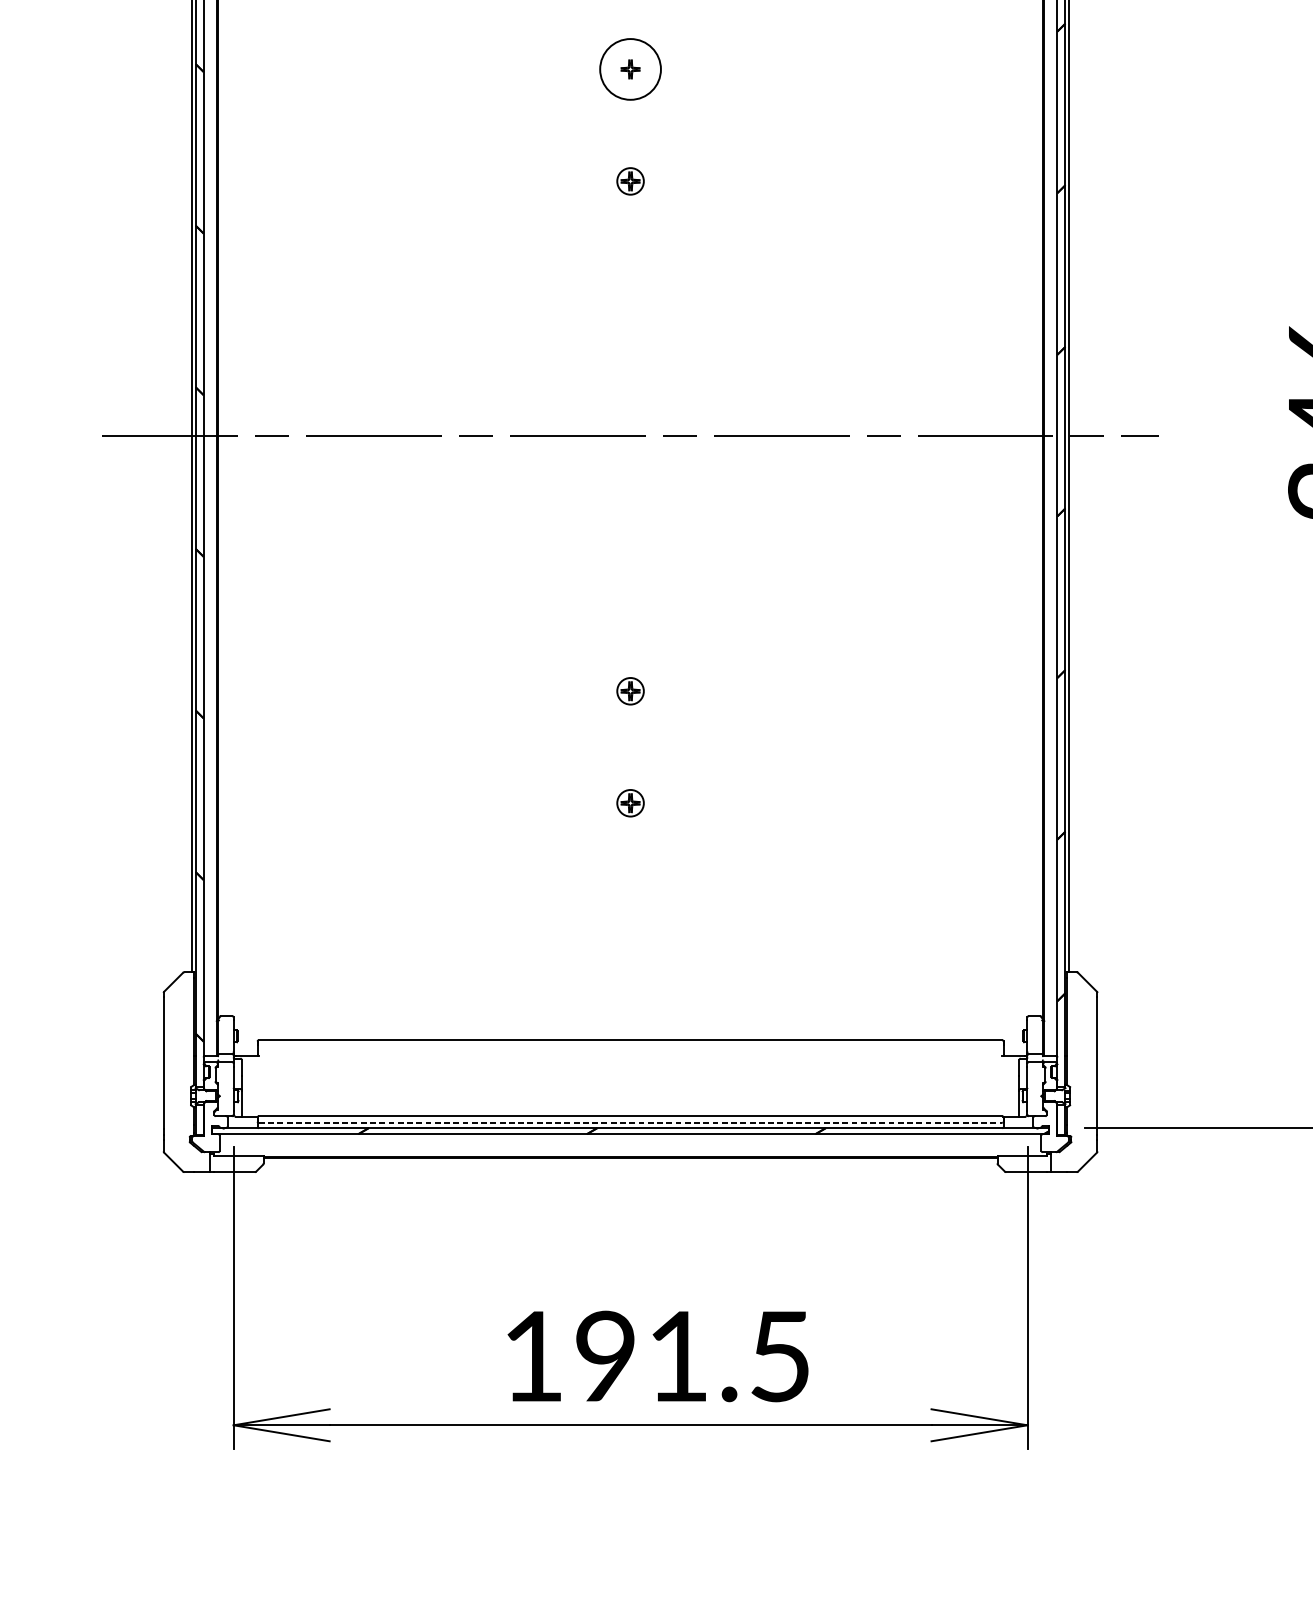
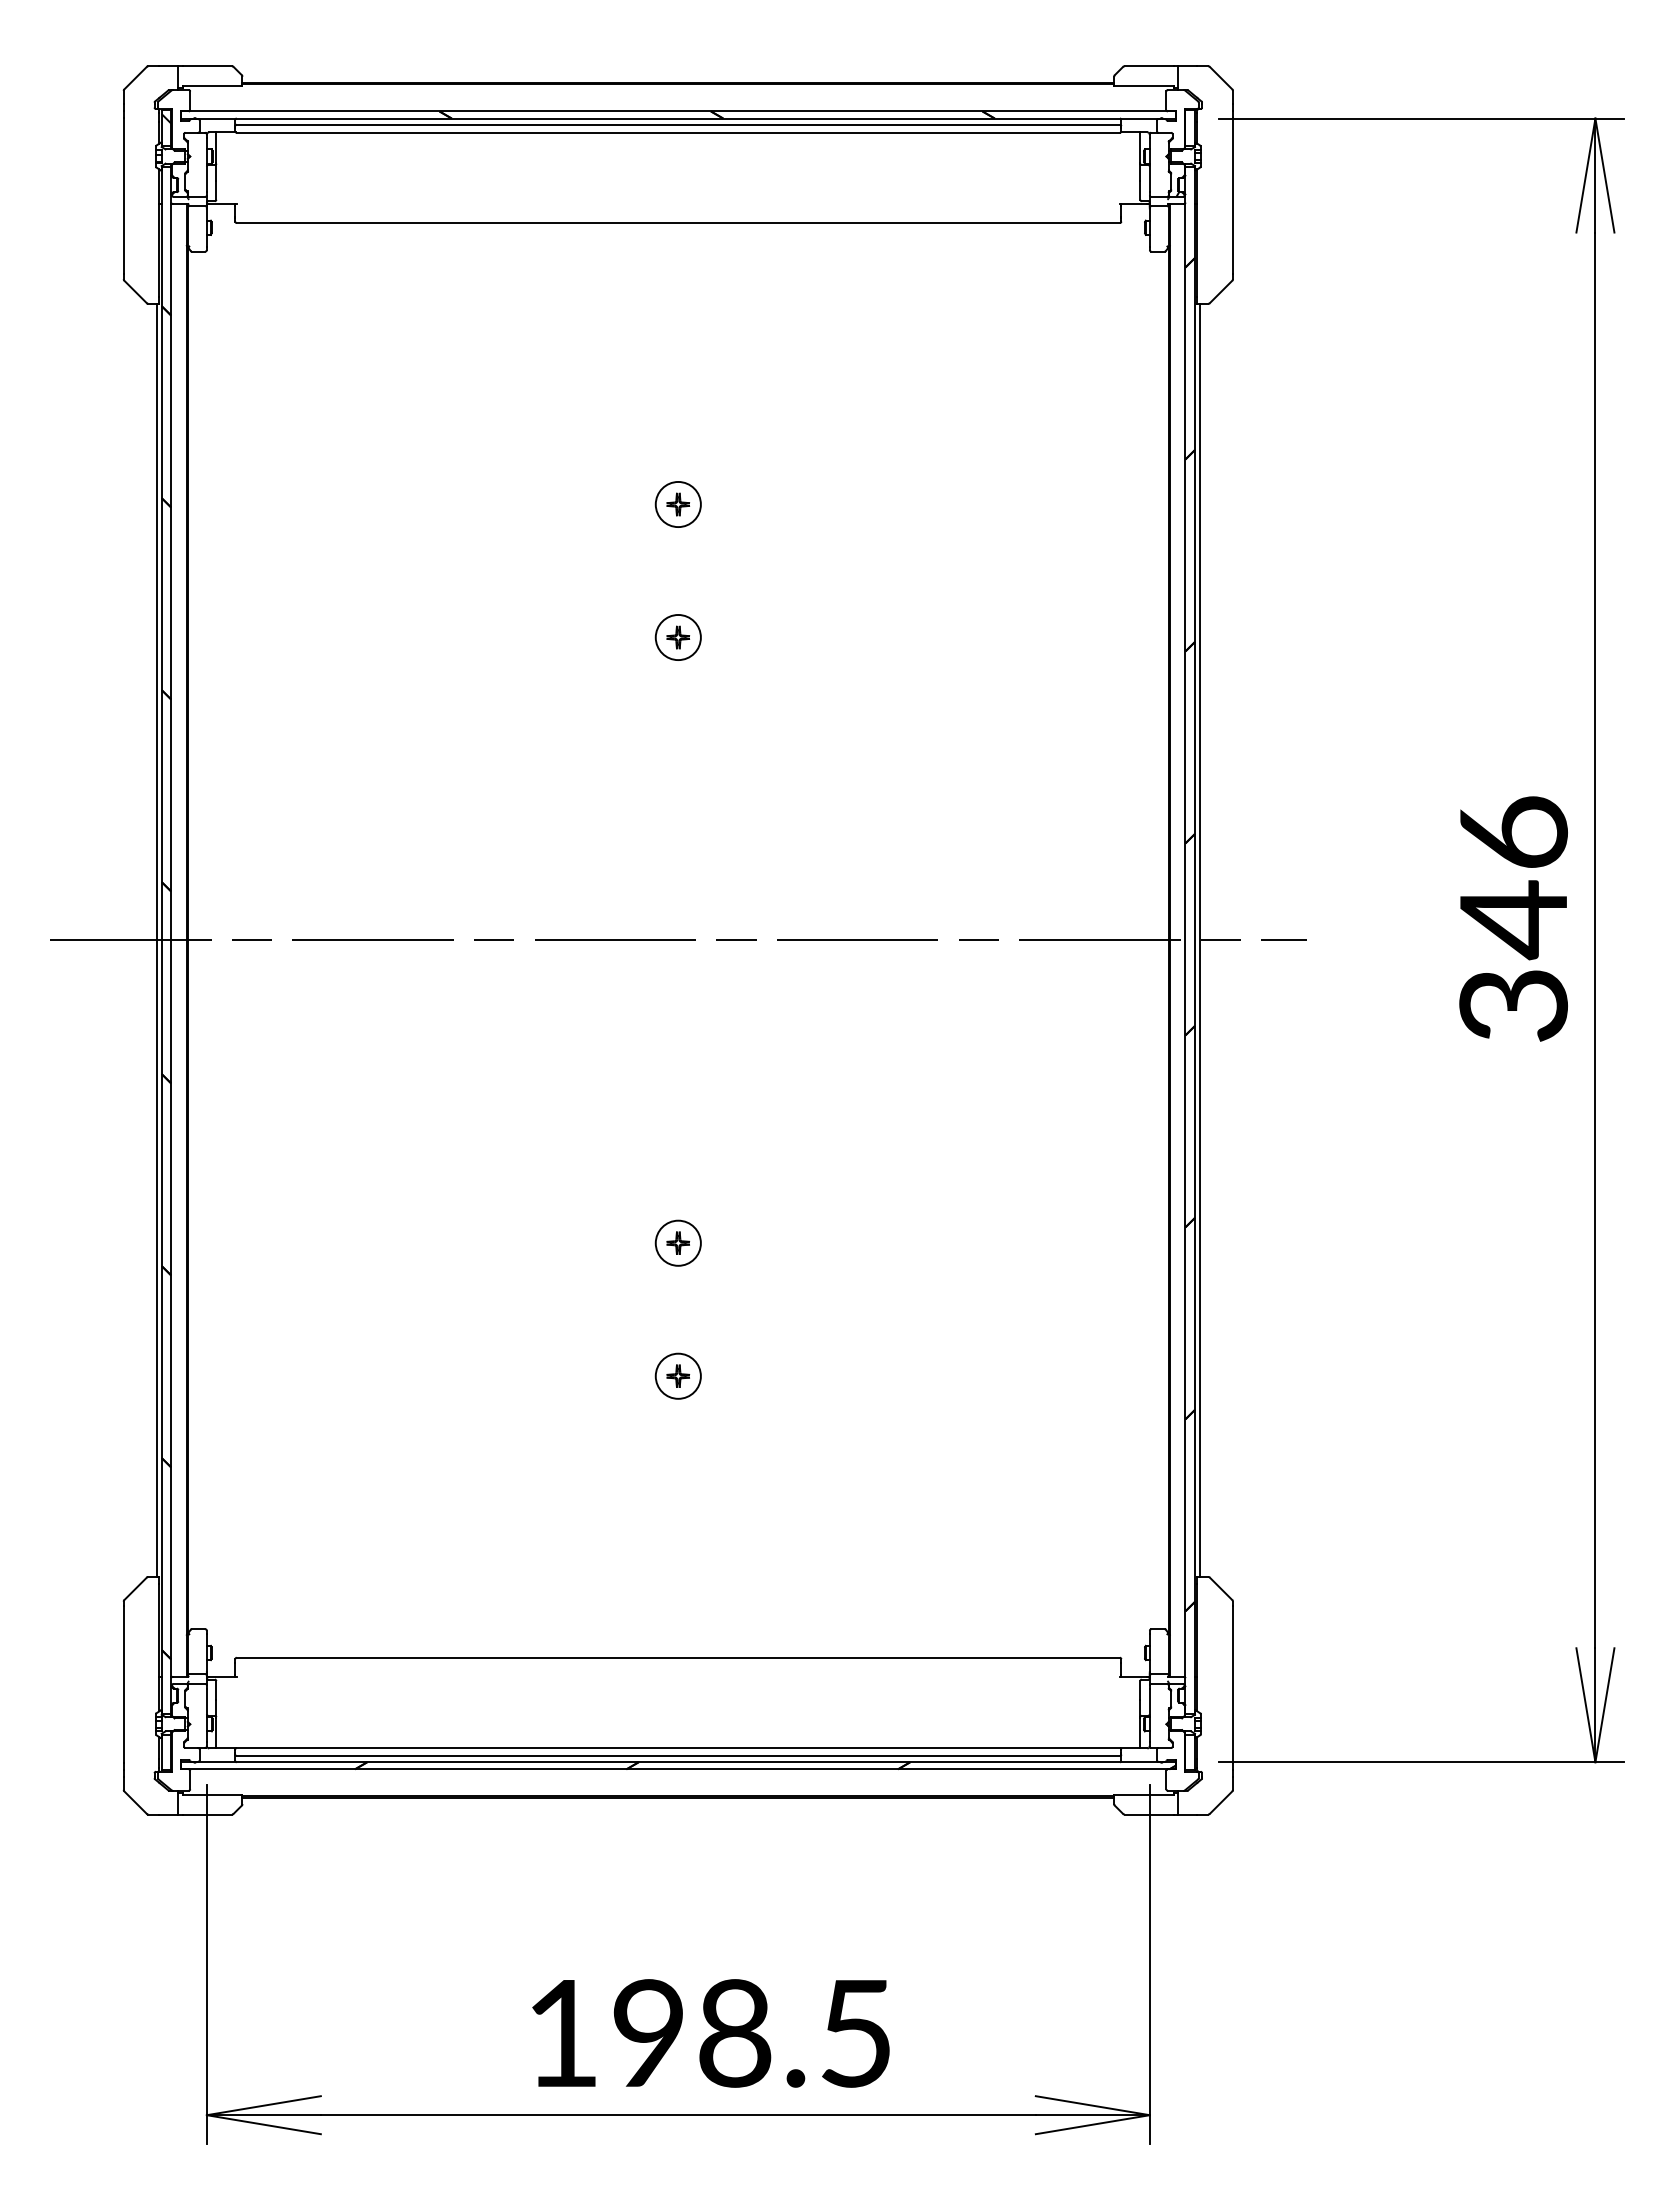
circle: (629, 69) -> (677, 504), size x0.62
circle: (629, 181) -> (677, 637), size x1.43
circle: (629, 690) -> (677, 1242), size x1.43
circle: (629, 802) -> (677, 1375), size x1.43
line: (630, 1123) -> (678, 1756), dashed -> solid
text: (678, 1356) -> (735, 2033), 191.5 -> 198.5

